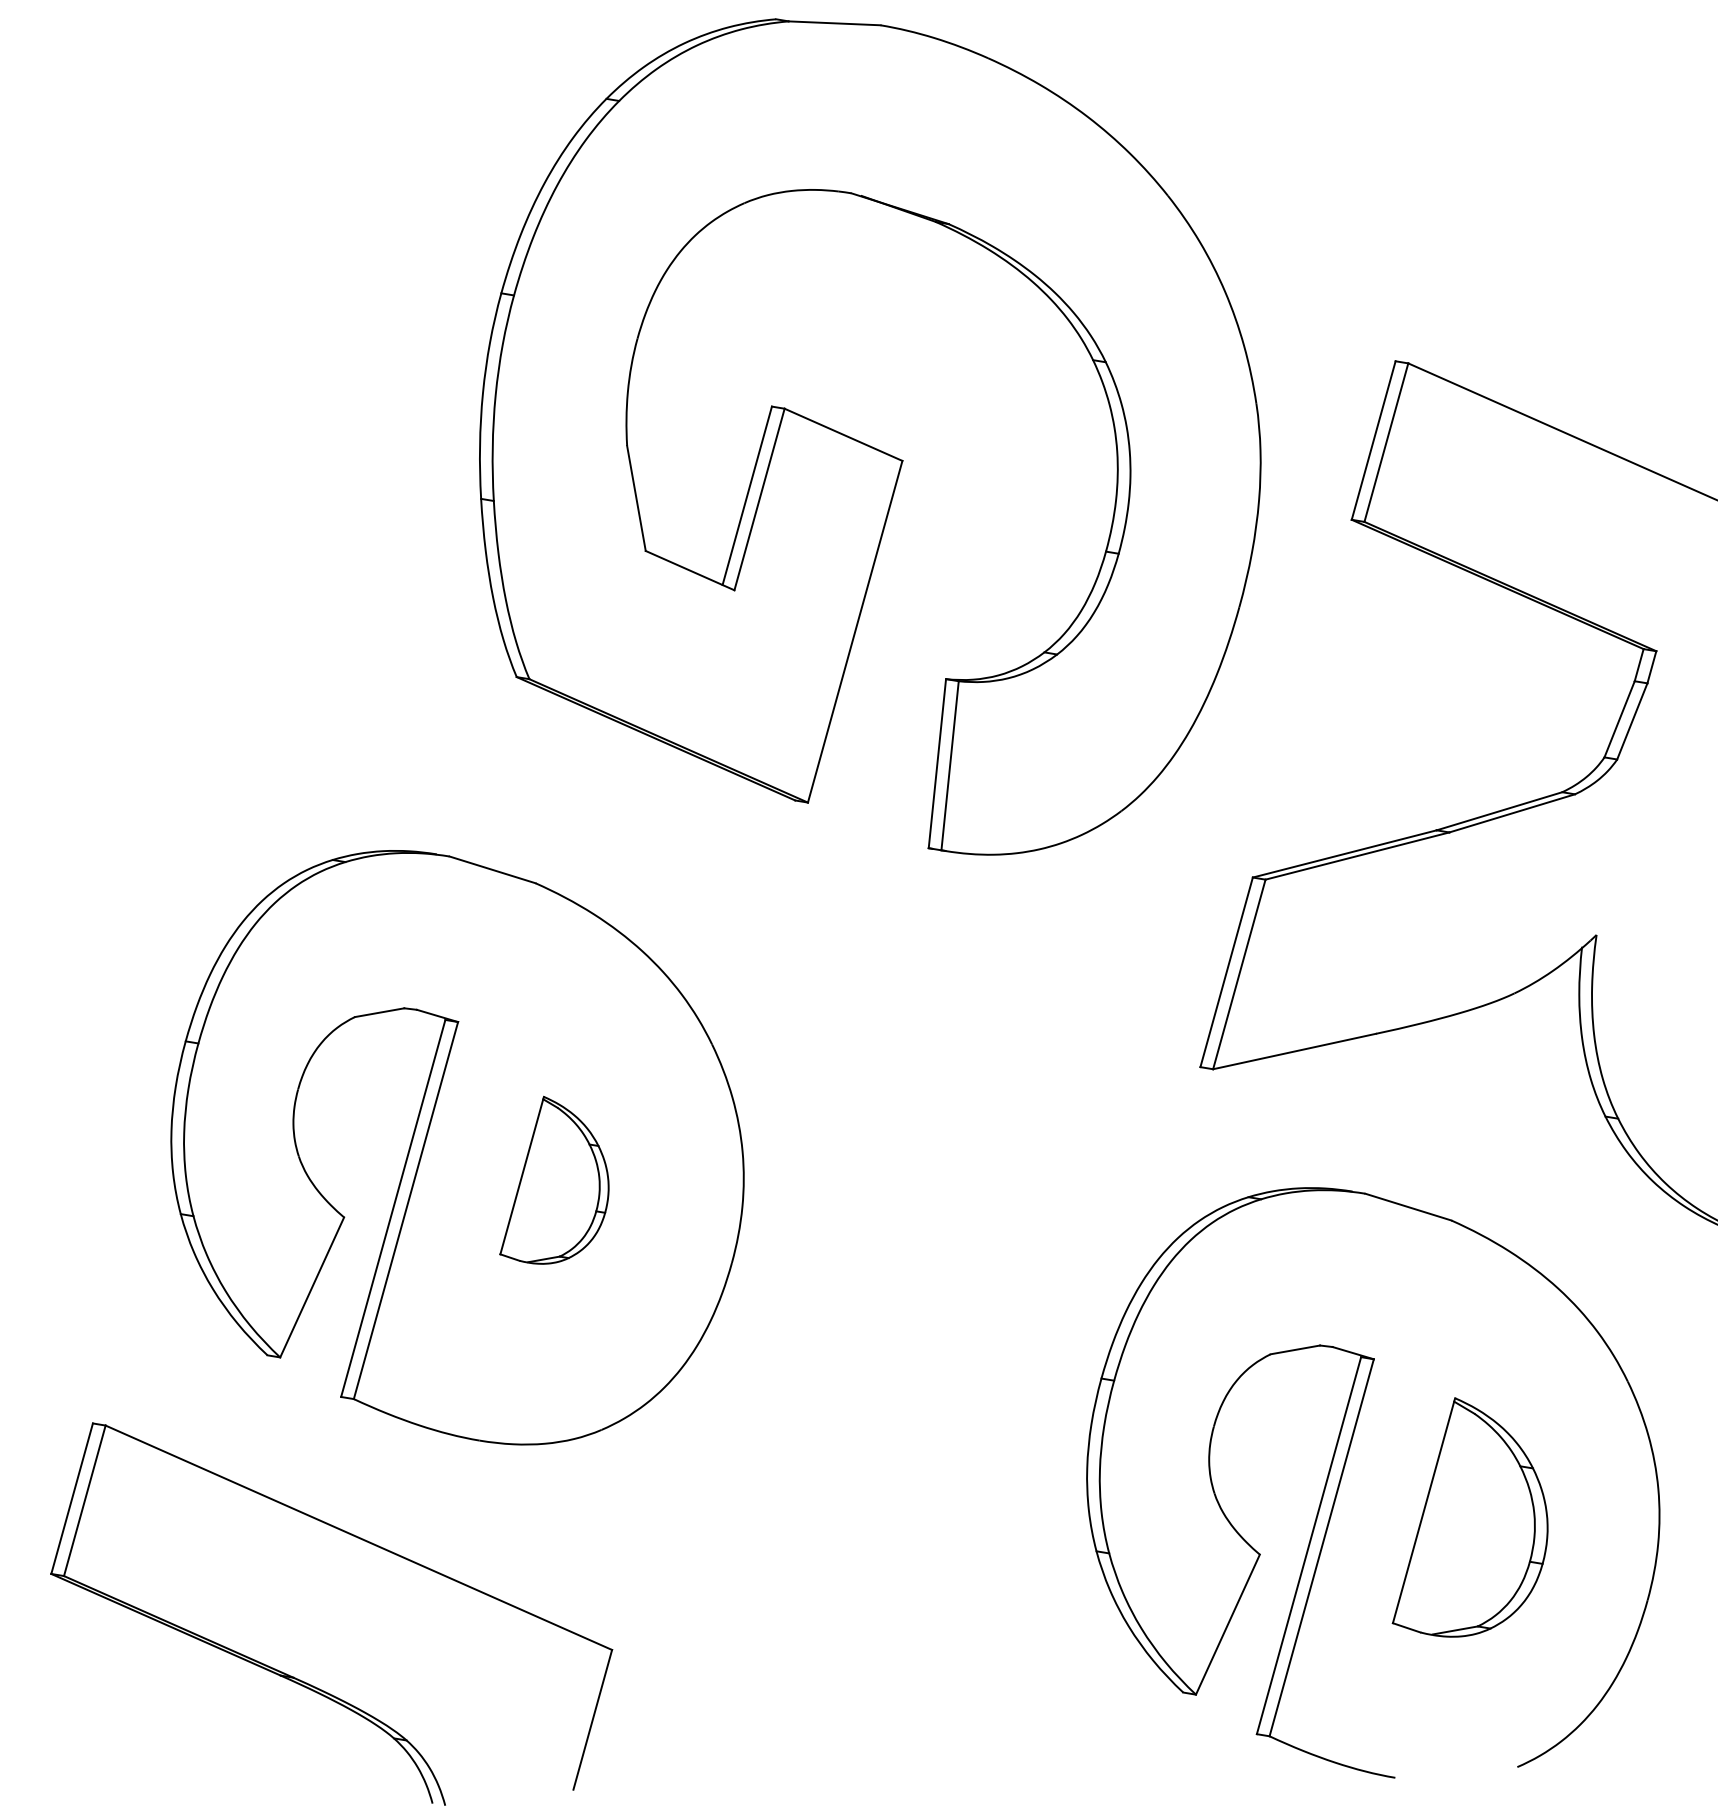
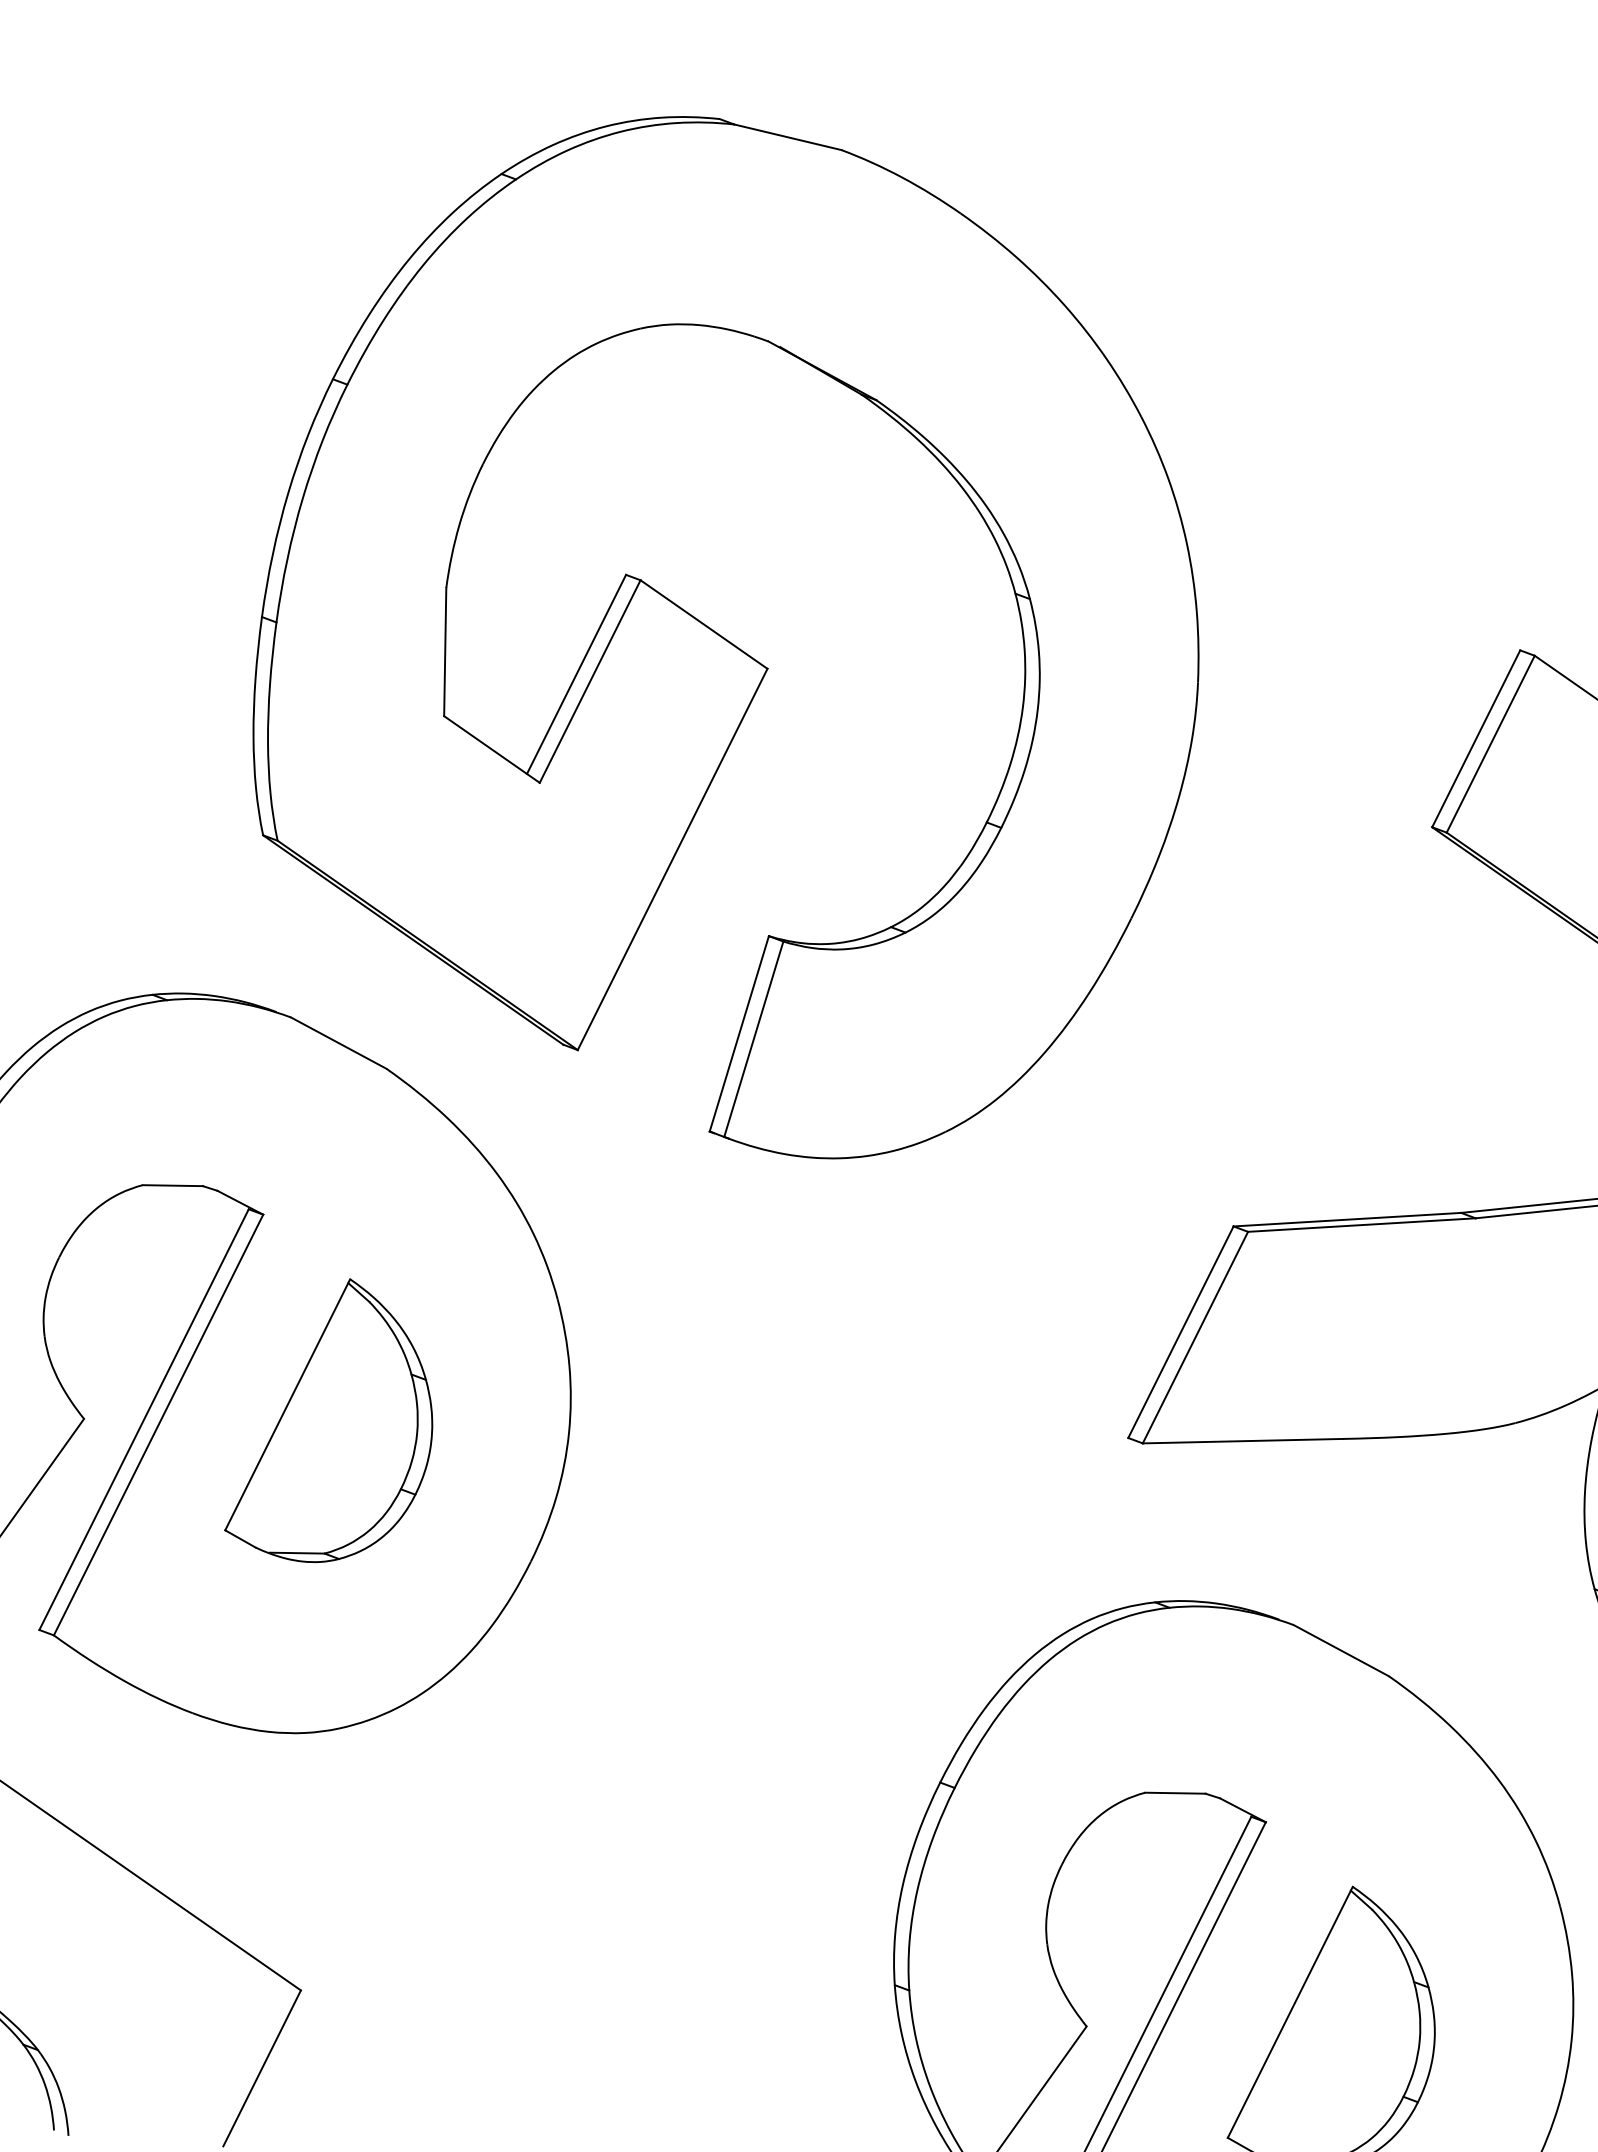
part: (868, 444) -> (731, 641), moved
part: (554, 1180) -> (340, 1423), size x1.43

